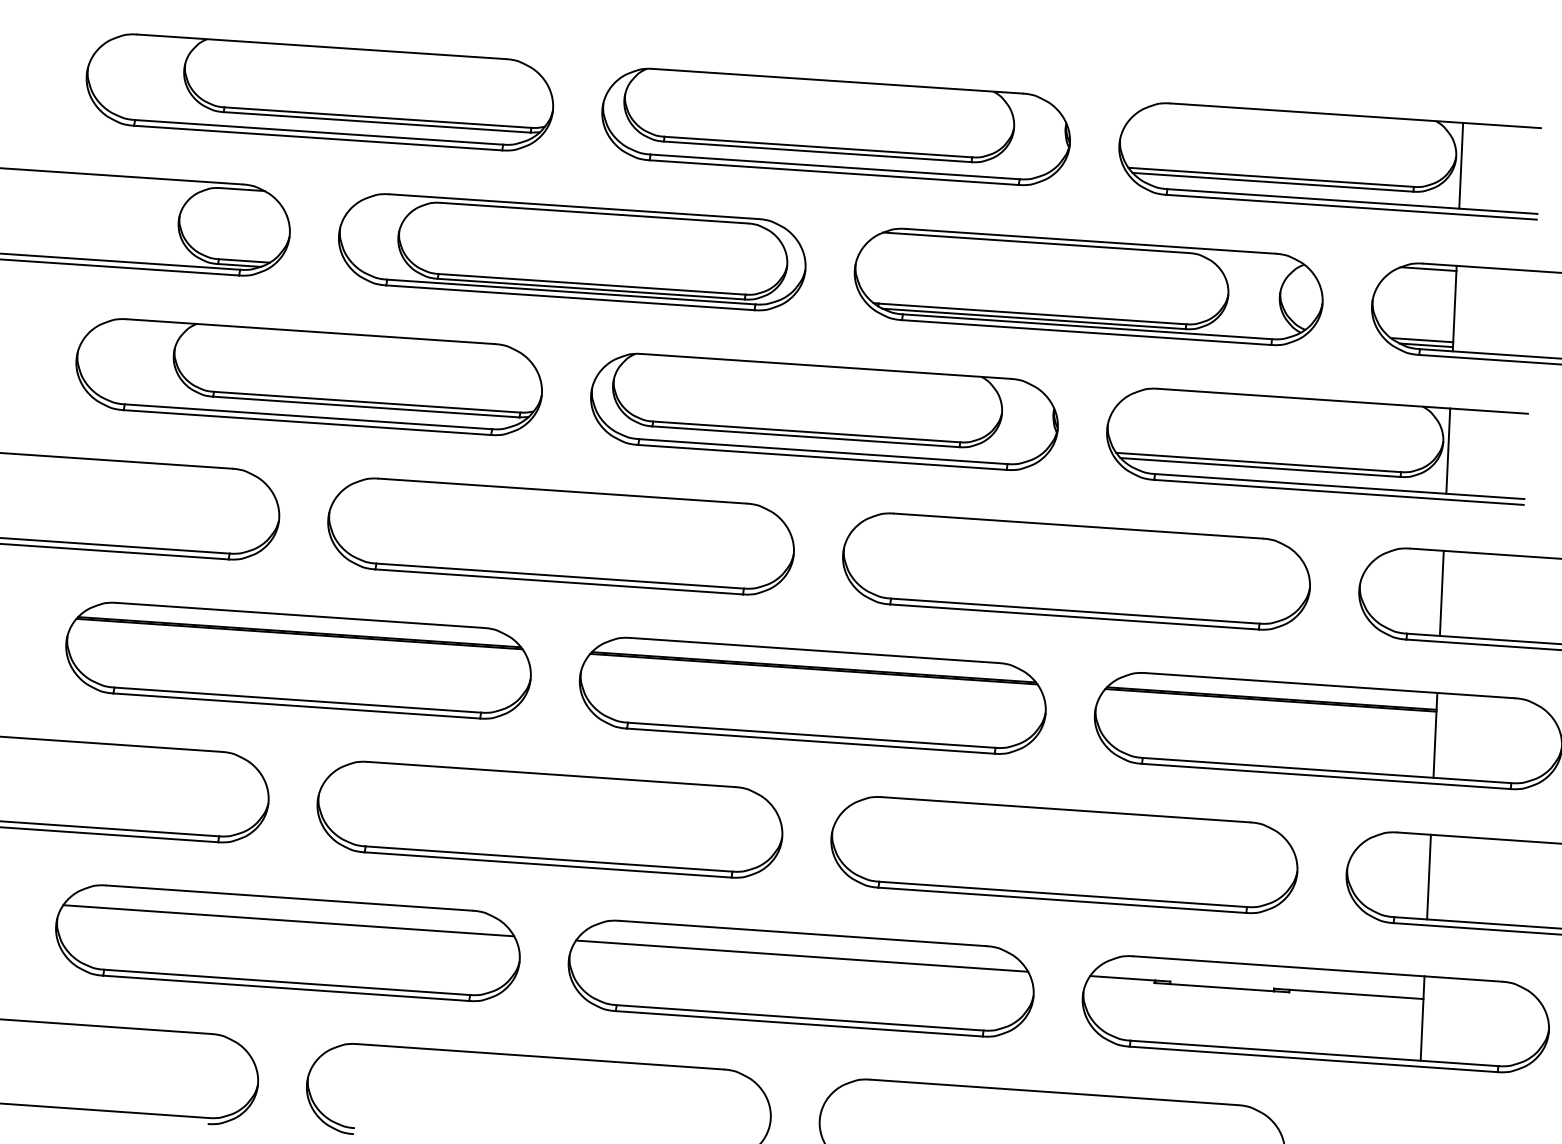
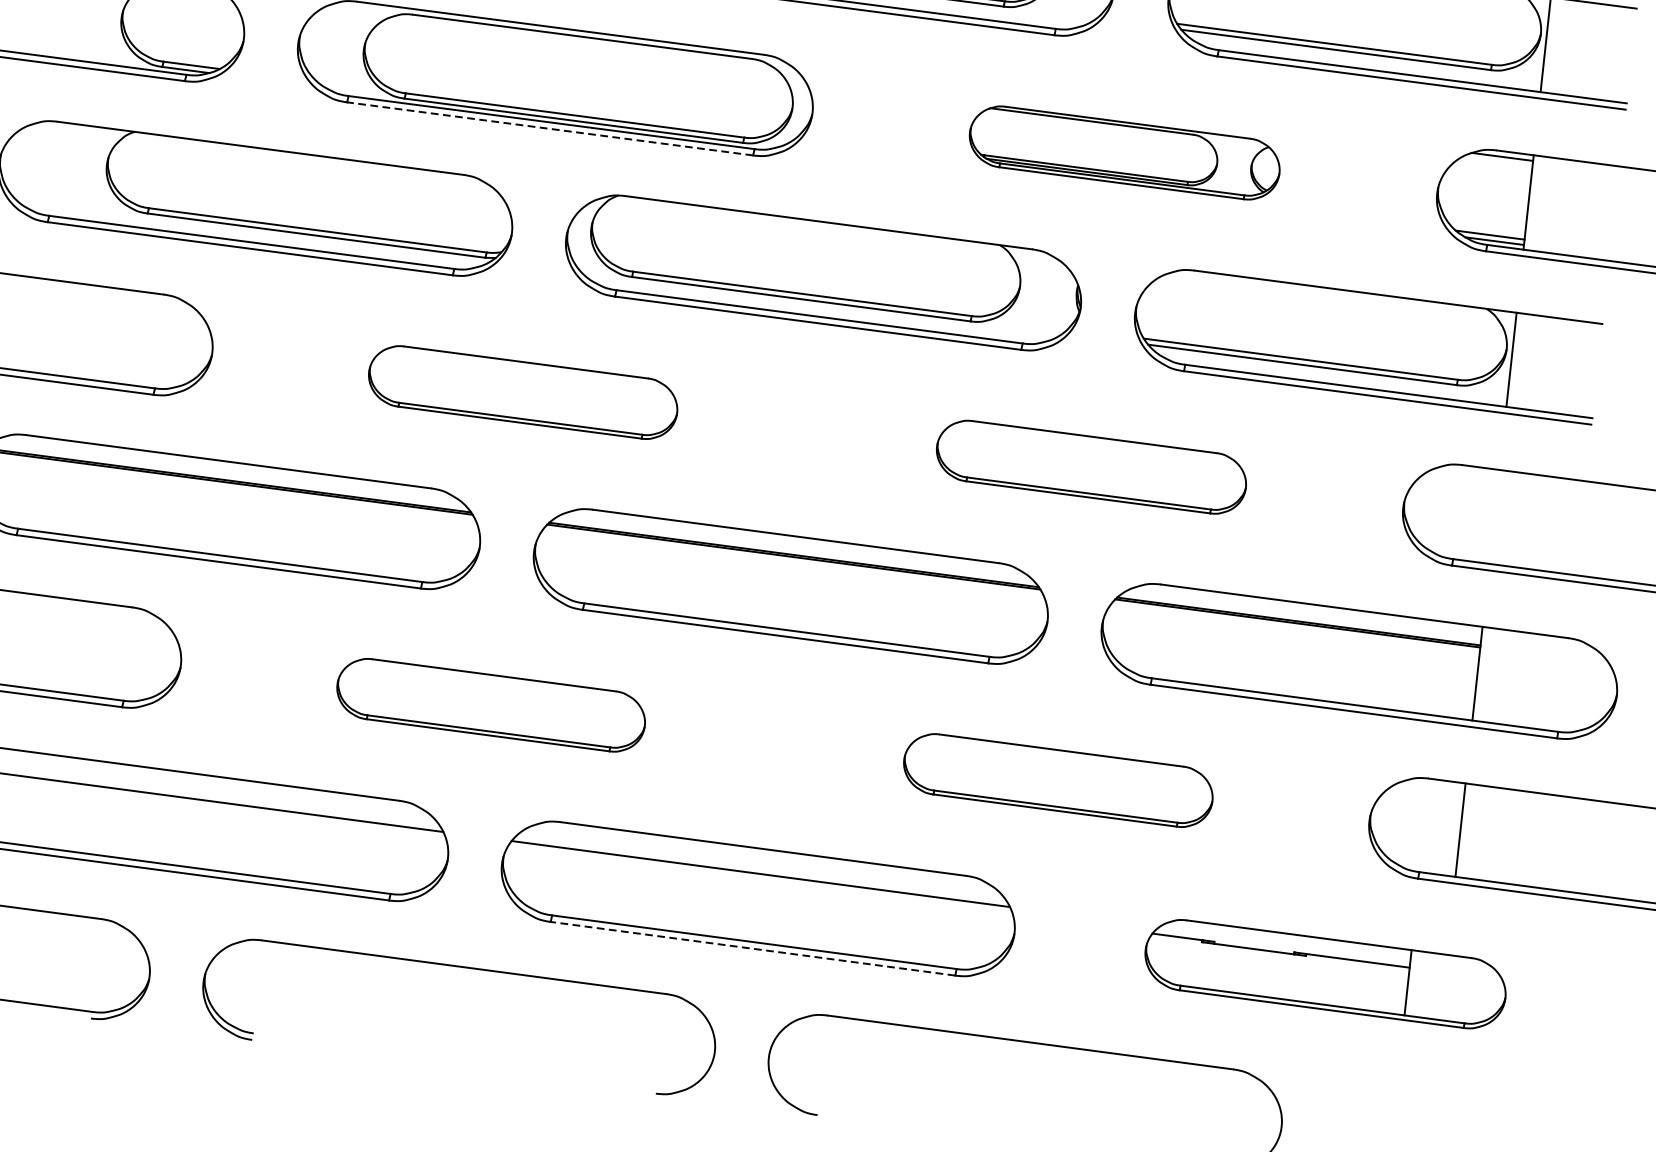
part: (1088, 286) -> (1124, 152), size x0.6
line: (570, 297) -> (550, 128), solid -> dashed
part: (560, 536) -> (522, 392), size x0.6
part: (1076, 571) -> (1091, 467), size x0.6
line: (1441, 592) -> (1494, 515), removed
part: (549, 819) -> (490, 705), size x0.6
part: (1064, 855) -> (1058, 780), size x0.6
part: (1315, 1014) -> (1325, 974), size x0.7
line: (799, 1023) -> (753, 948), solid -> dashed

